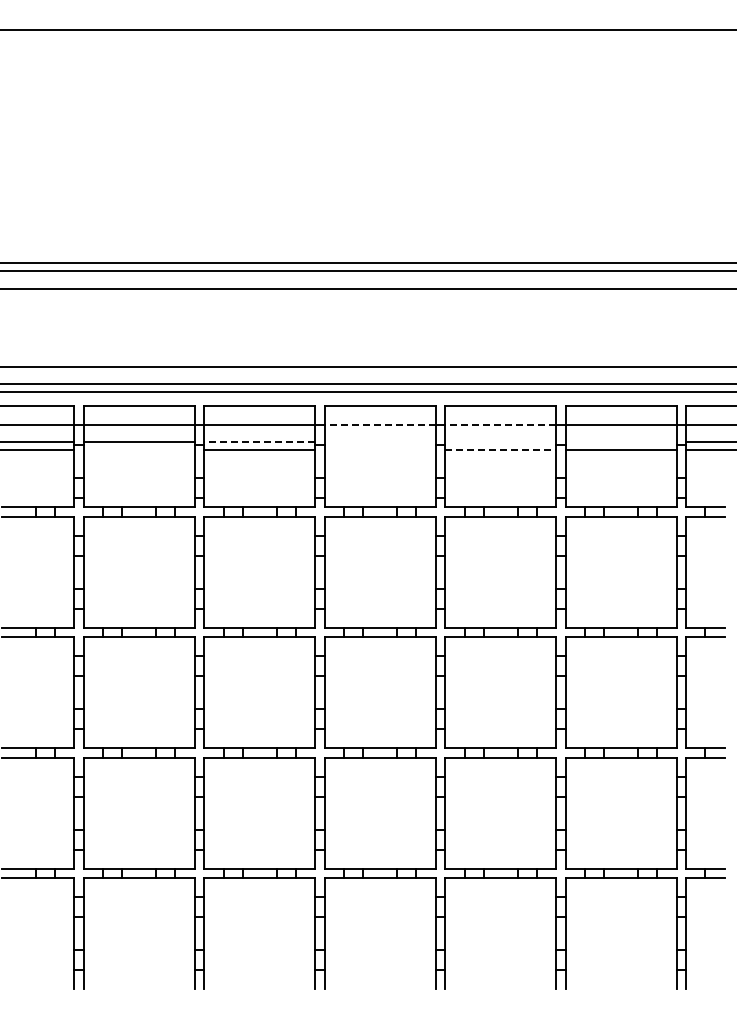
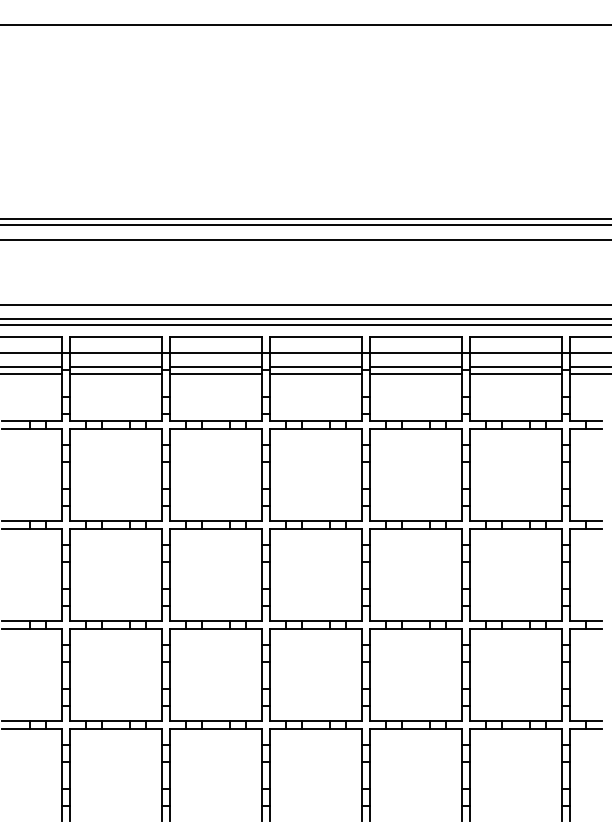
line: (379, 424) -> (315, 352), dashed -> solid
line: (500, 424) -> (415, 352), dashed -> solid
line: (259, 442) -> (215, 367), dashed -> solid
line: (379, 442) -> (315, 367), added
line: (500, 442) -> (415, 367), added
line: (620, 442) -> (515, 367), added
line: (138, 449) -> (115, 373), added
line: (379, 449) -> (315, 373), added
line: (501, 449) -> (416, 373), dashed -> solid

